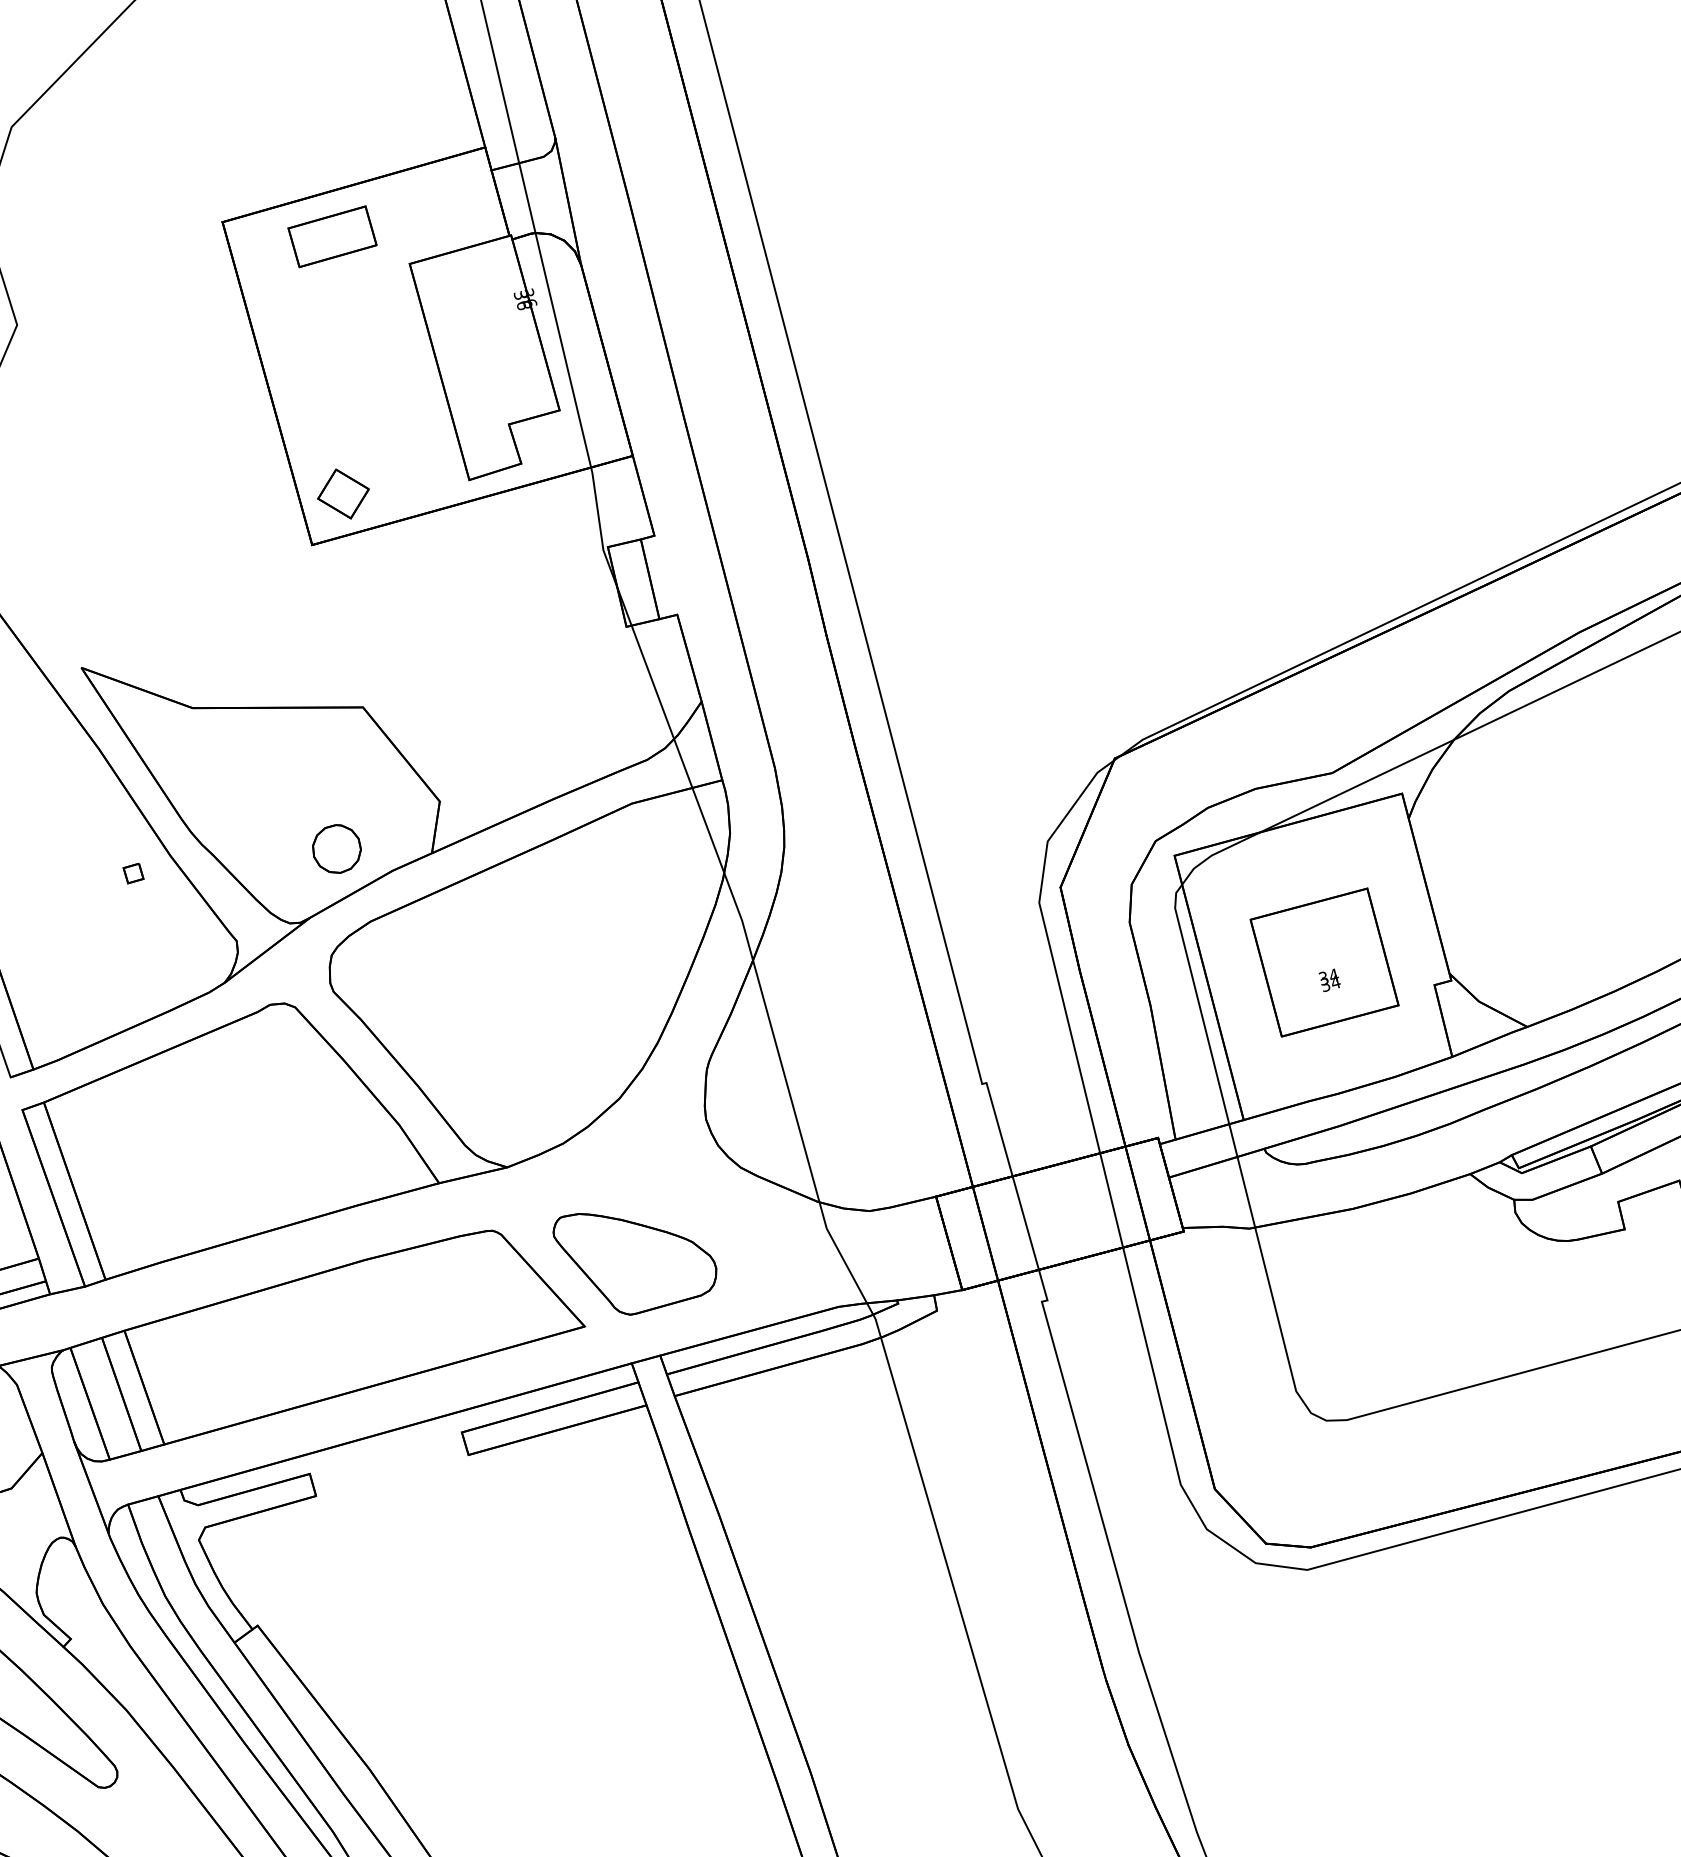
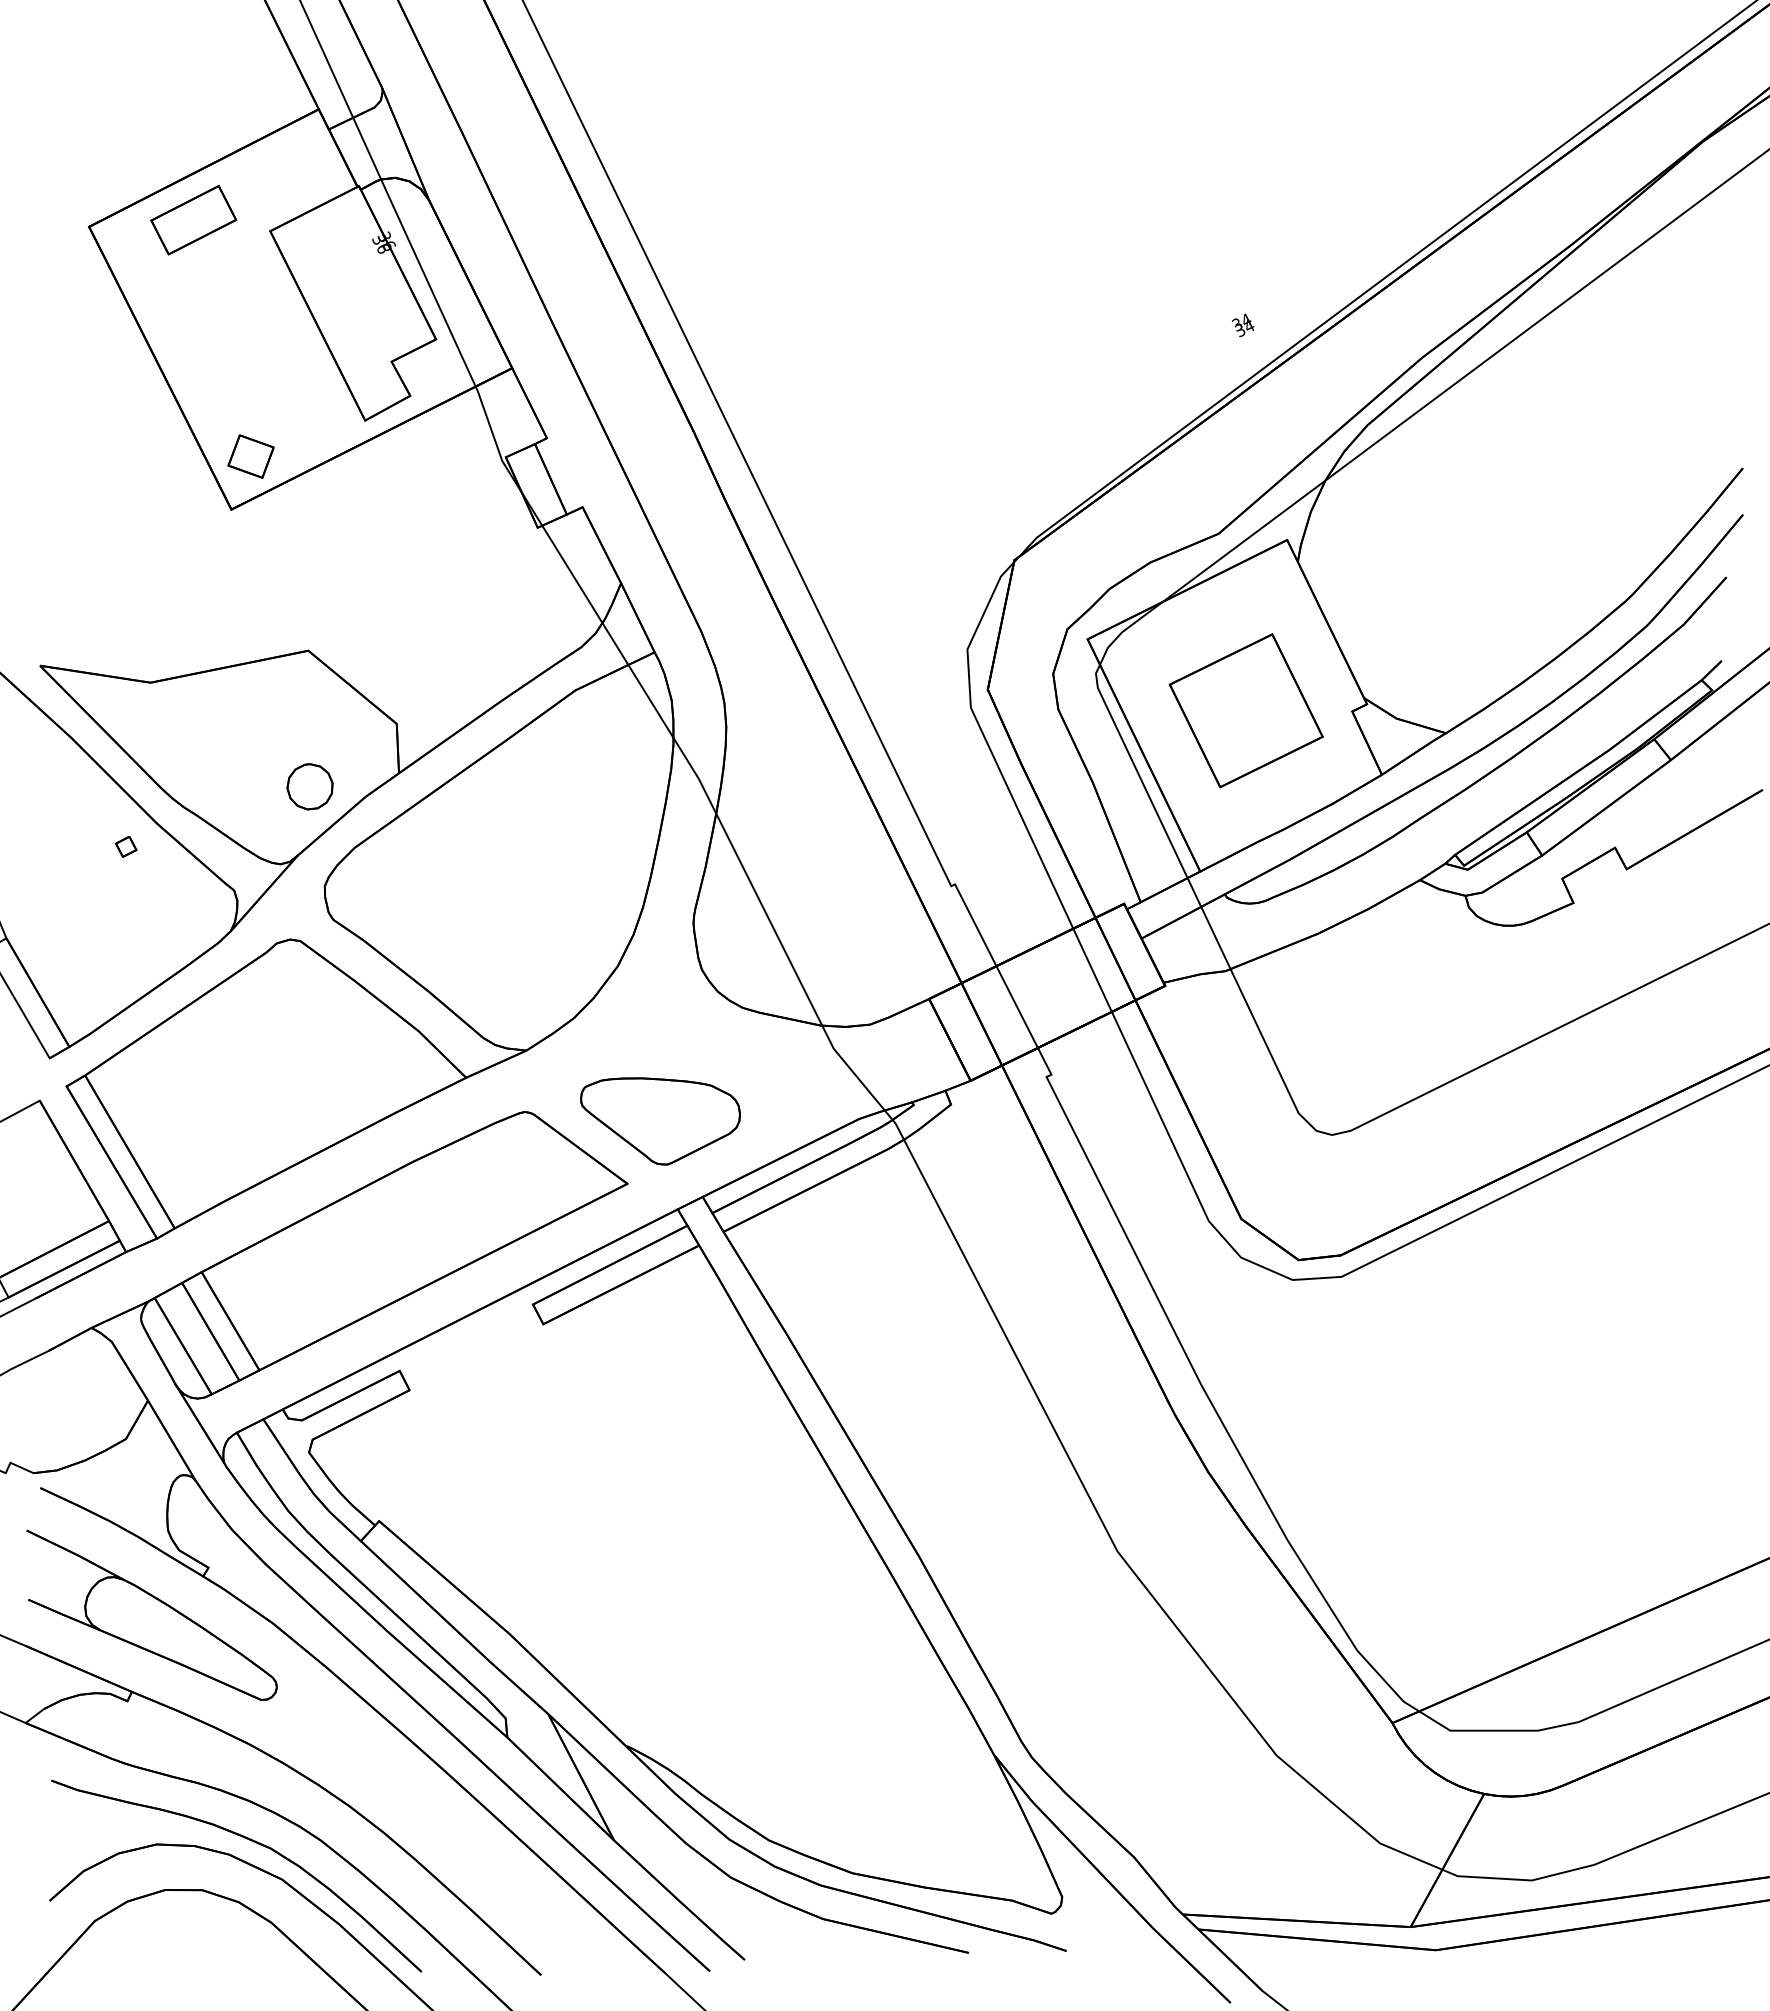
text: (1329, 980) -> (1243, 325), moved

